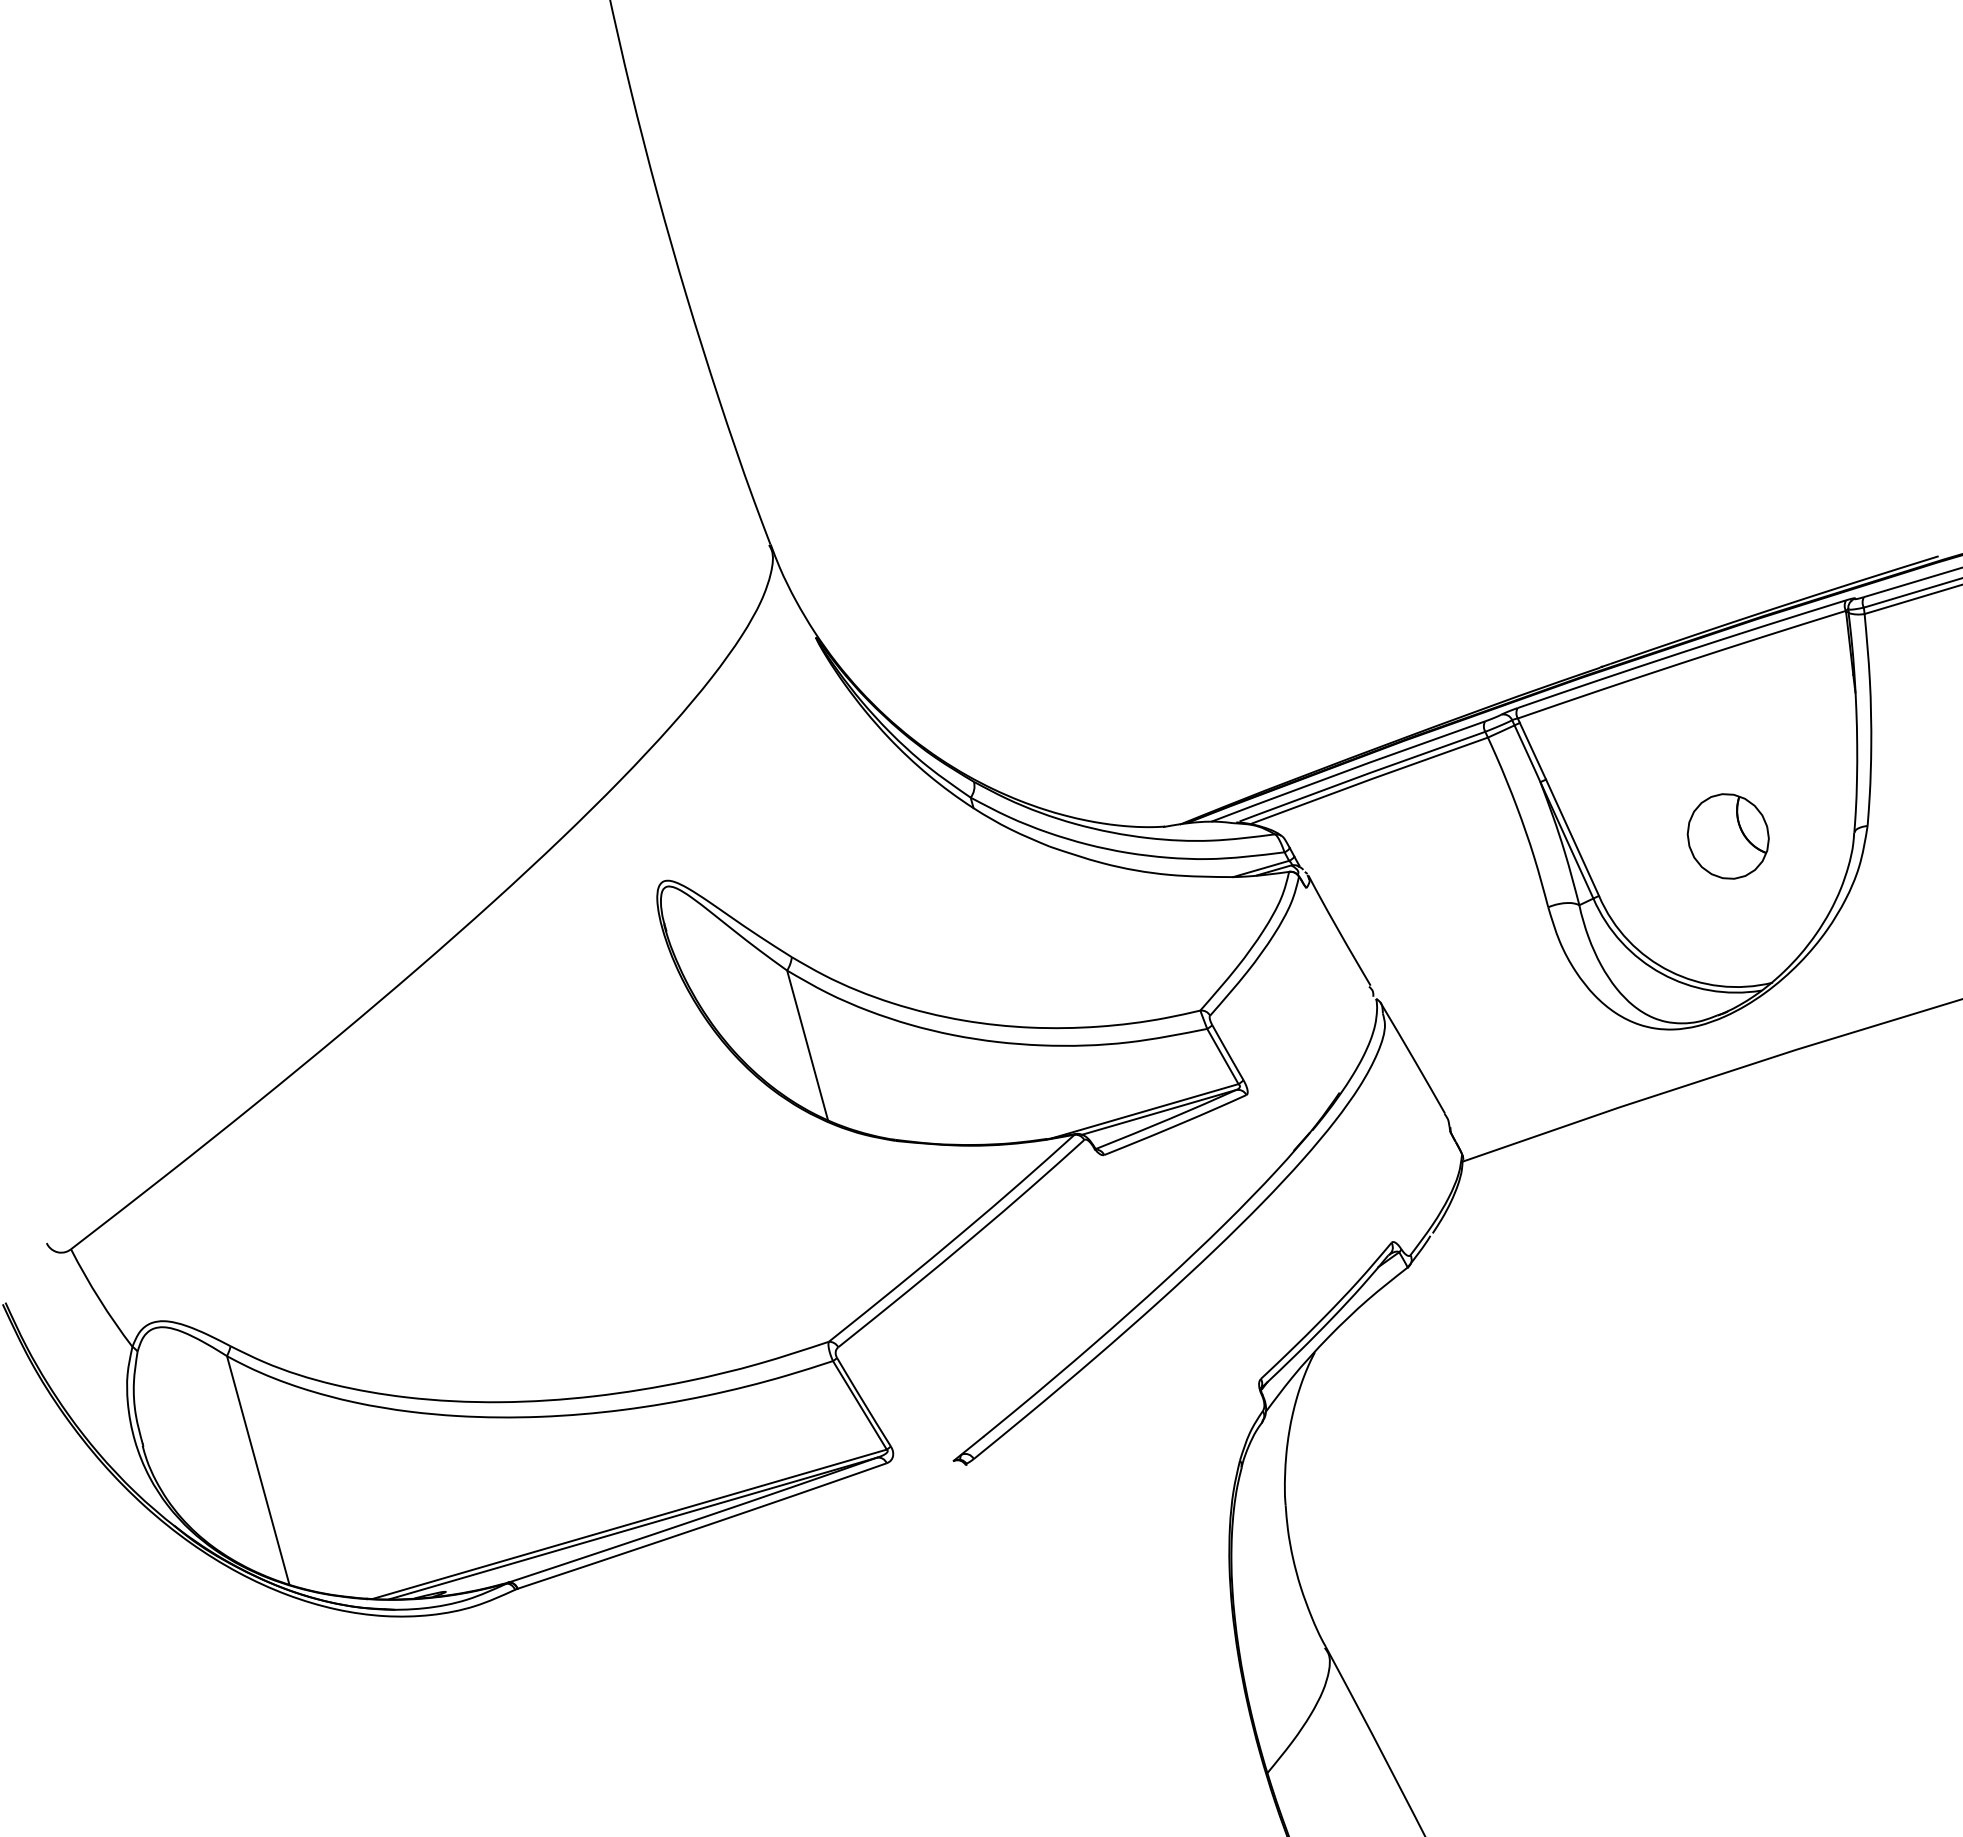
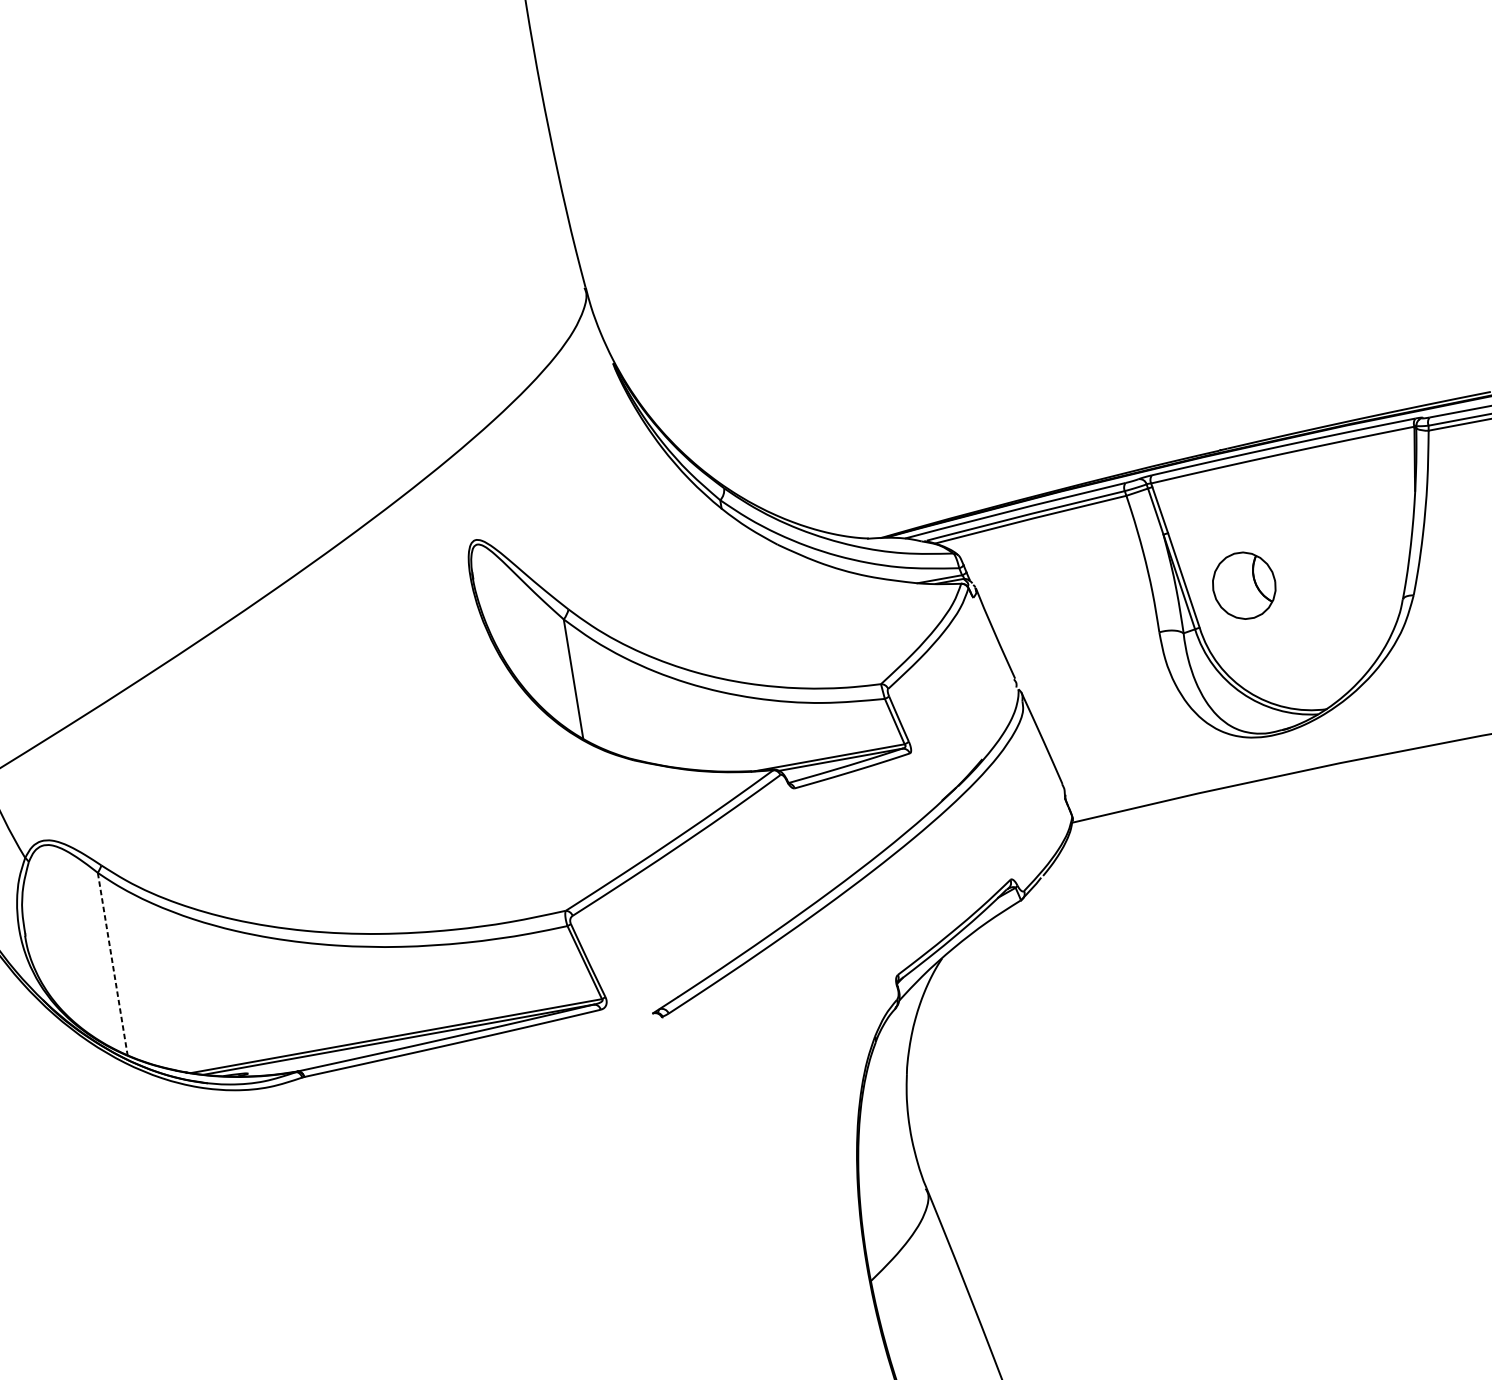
part: (1727, 836) -> (1243, 585), moved
line: (258, 1470) -> (112, 964), solid -> dashed

